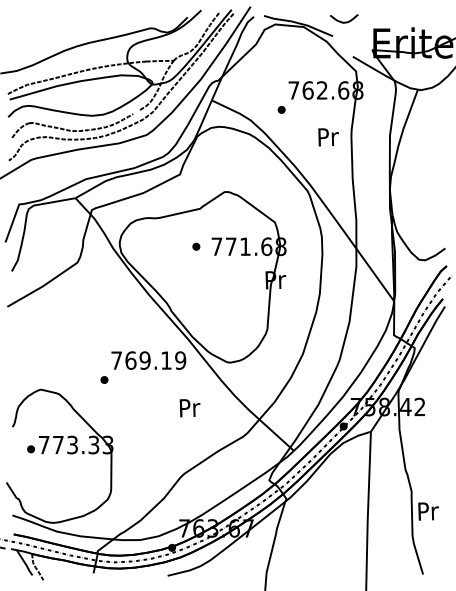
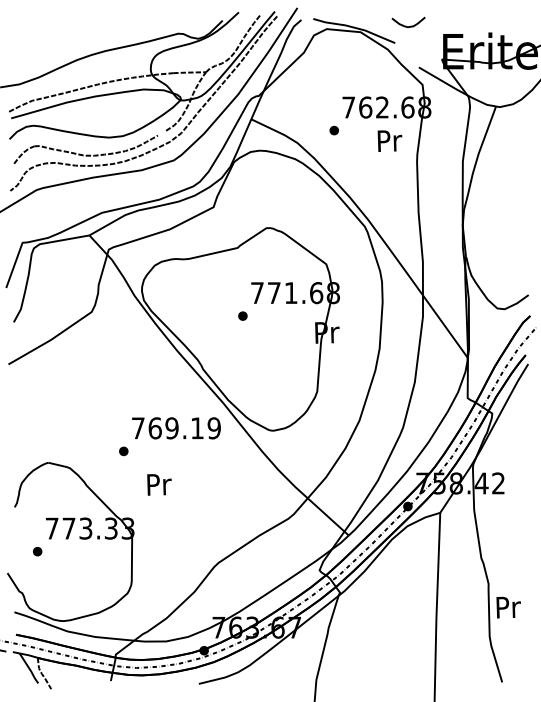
text: (328, 136) -> (389, 140), moved
part: (196, 246) -> (242, 315), moved
text: (190, 407) -> (159, 484), moved
part: (30, 449) -> (37, 551), moved

